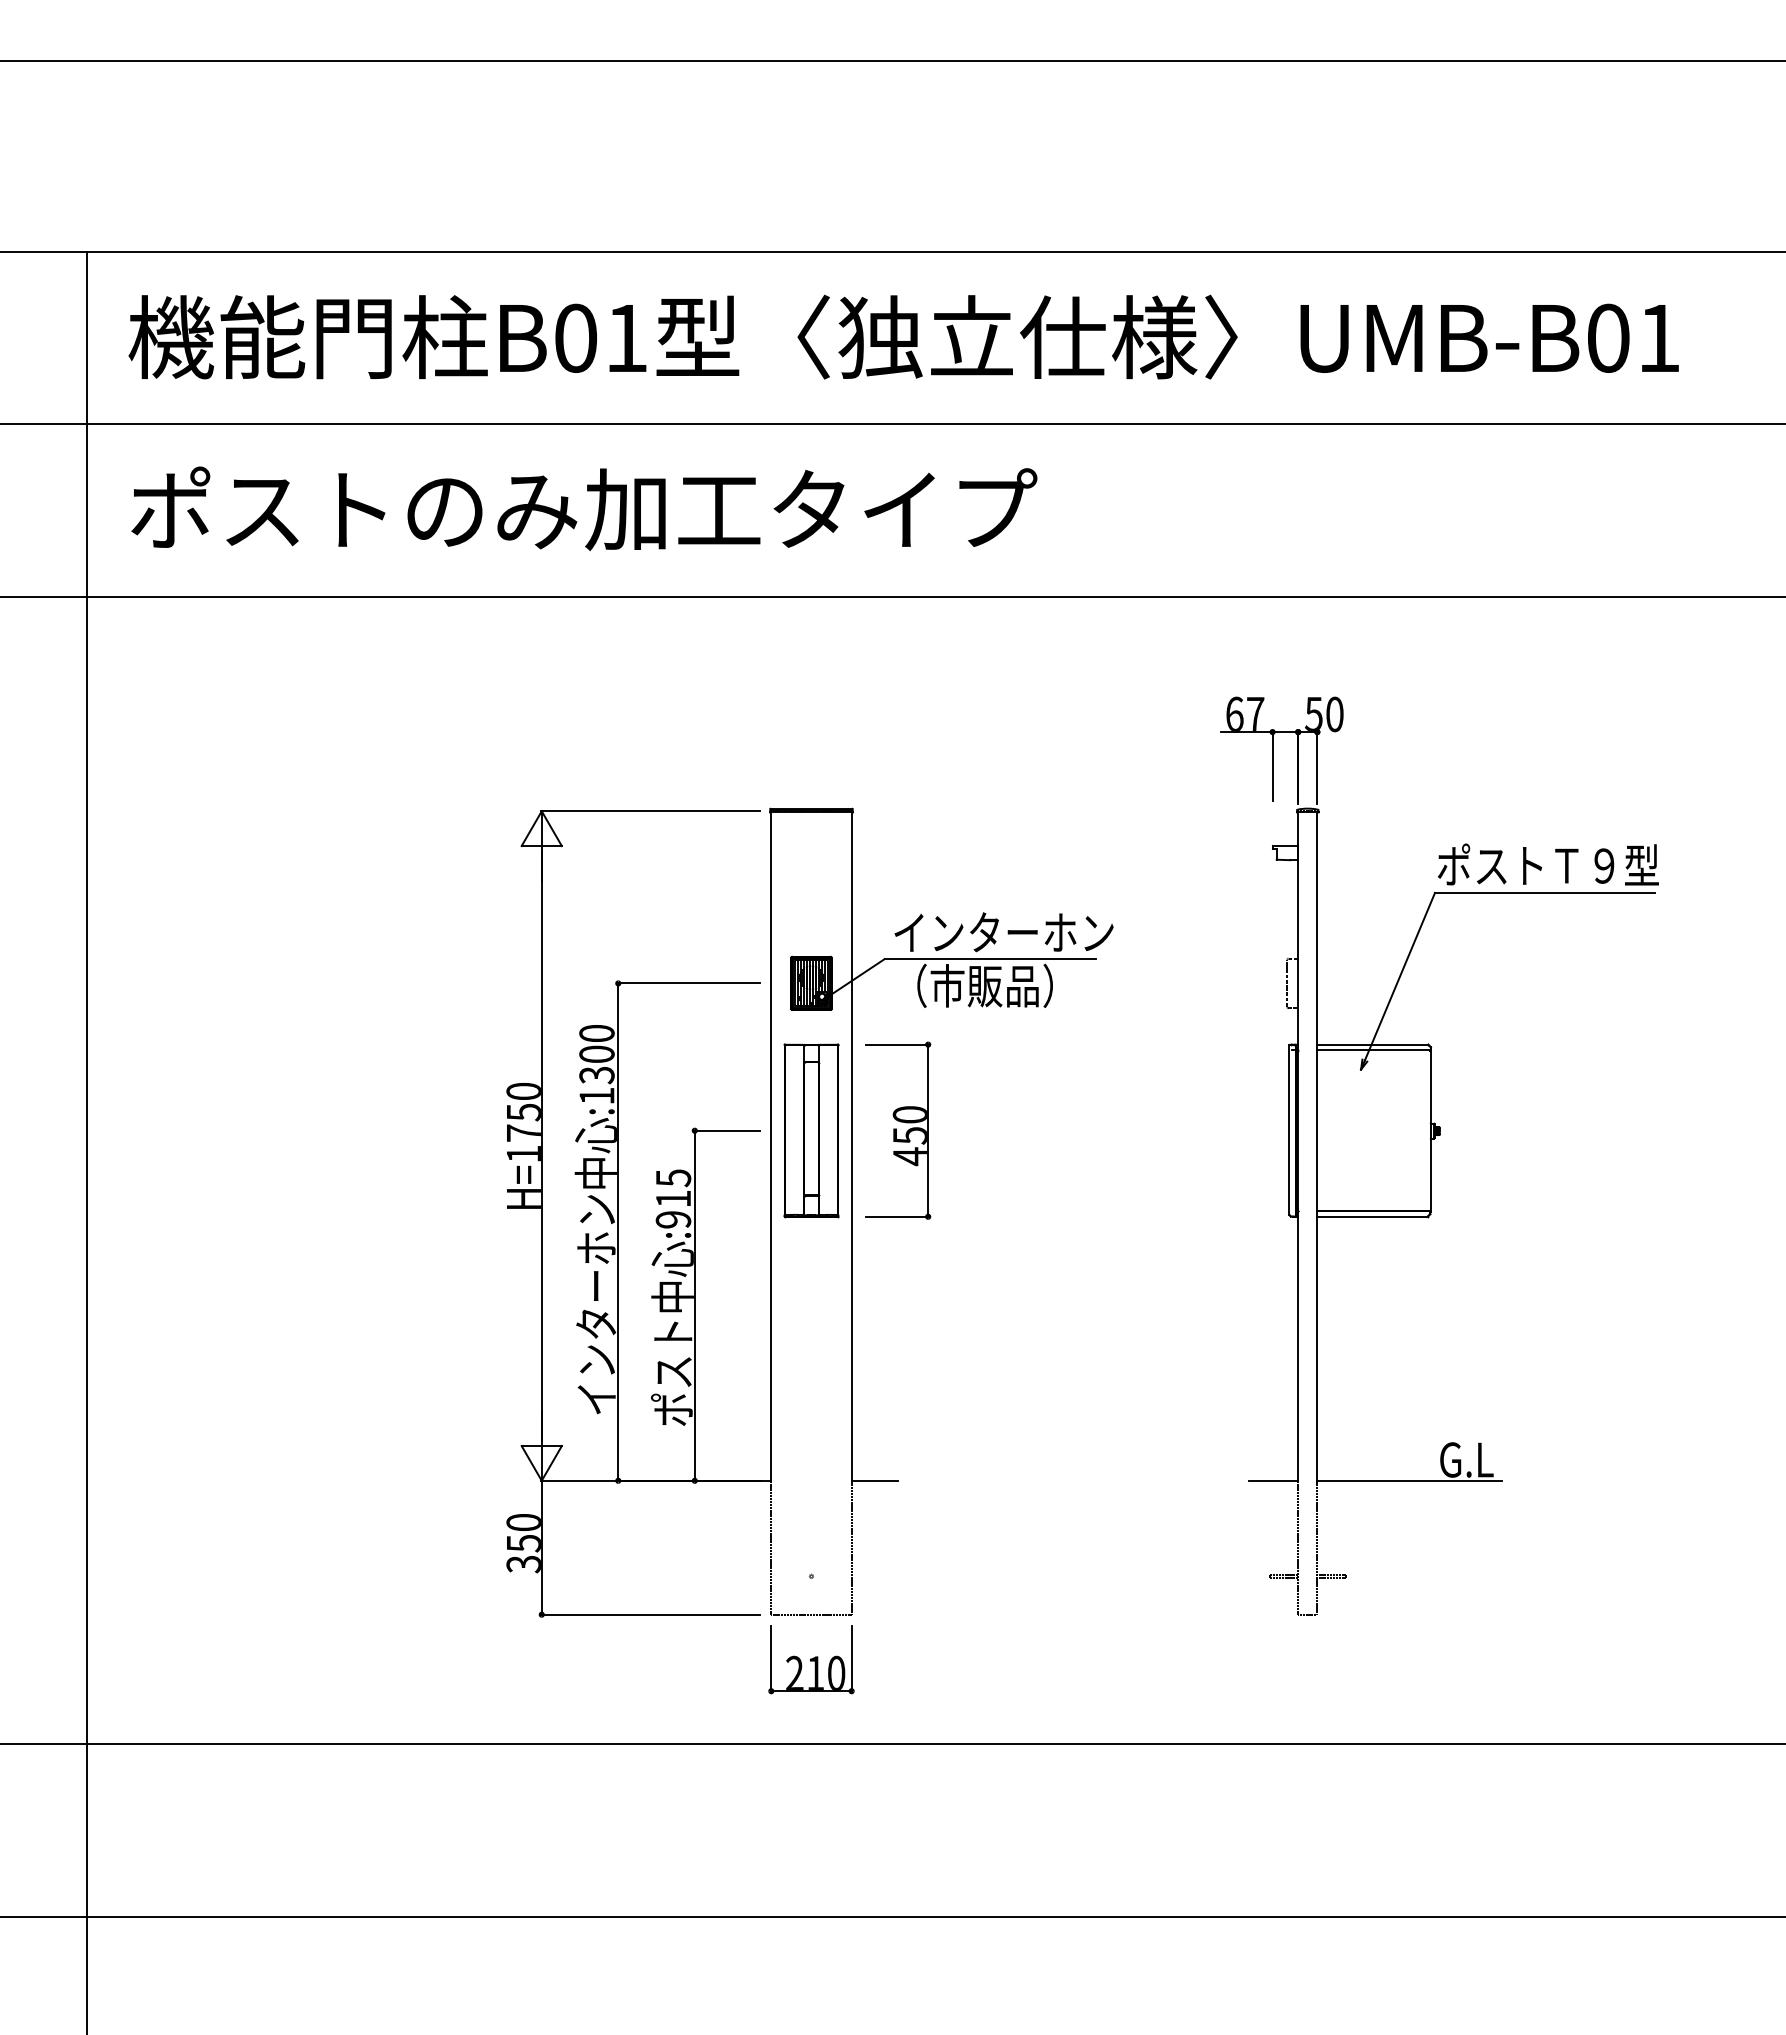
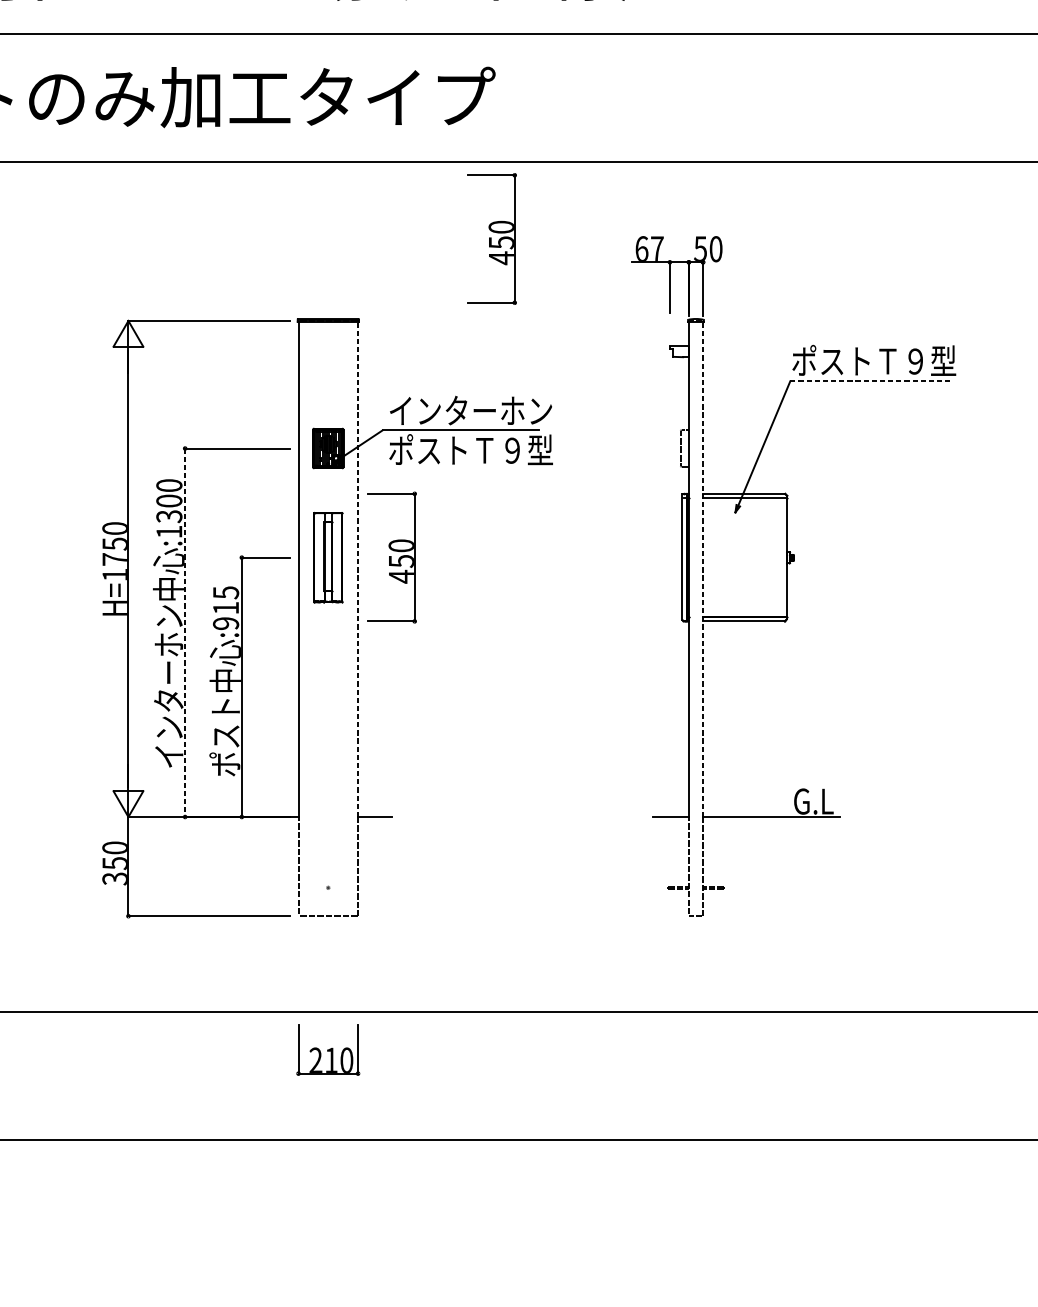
part: (1033, 700) -> (492, 238), added
line: (1544, 892) -> (871, 381), solid -> dashed
text: (1003, 985) -> (470, 450), （市販品） -> ポストＴ９型
part: (811, 1130) -> (328, 557), size x0.7
line: (851, 1146) -> (357, 569), solid -> dashed
line: (1317, 1146) -> (703, 569), solid -> dashed
line: (618, 1232) -> (185, 633), solid -> dashed
part: (811, 1659) -> (328, 1050), moved

